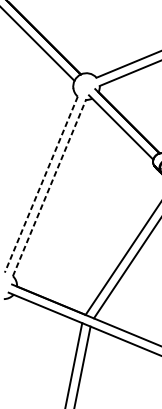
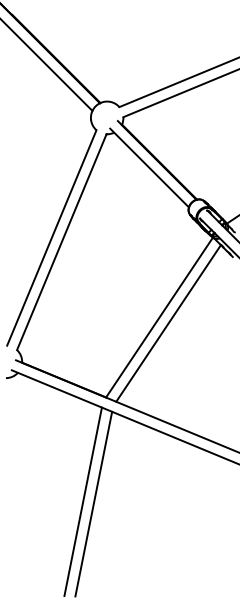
line: (41, 184) -> (51, 237), dashed -> solid
line: (49, 188) -> (61, 242), dashed -> solid

